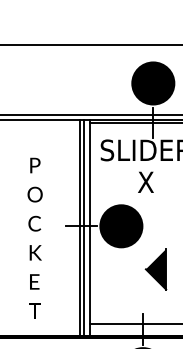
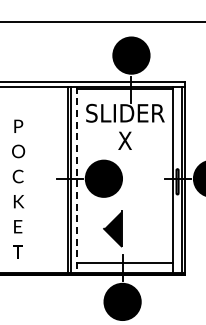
line: (90, 228) -> (77, 180), solid -> dashed
text: (35, 237) -> (18, 188), moved
part: (155, 268) -> (112, 228), moved

